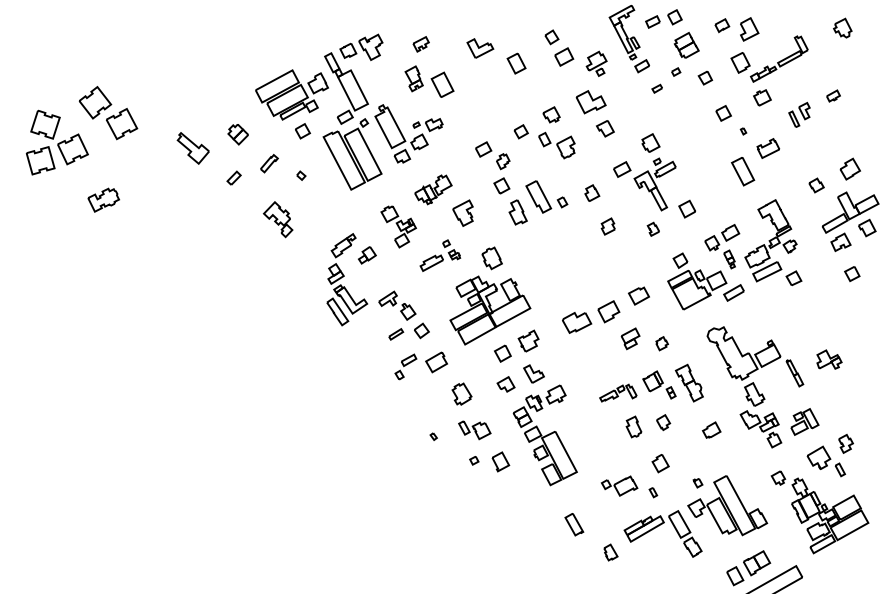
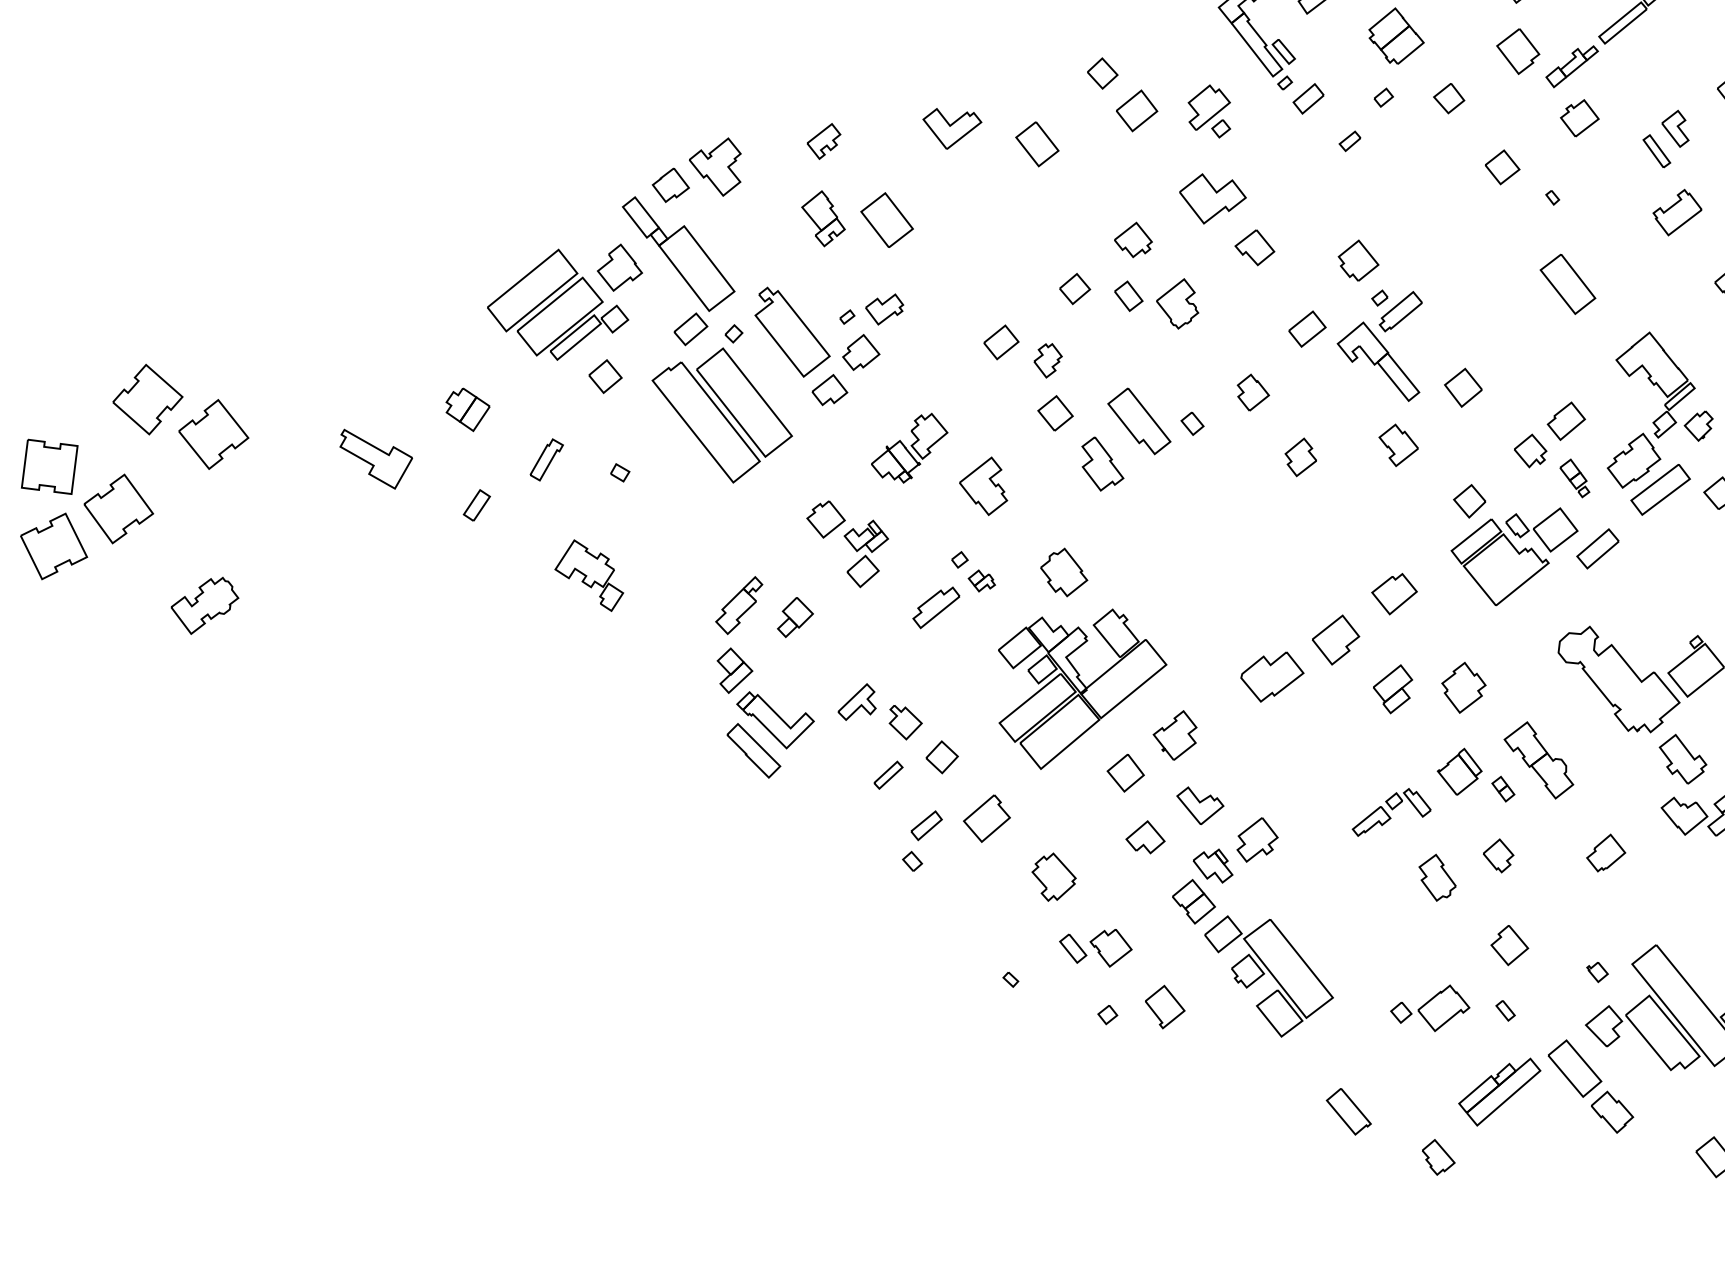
part: (768, 148) -> (1677, 212), moved
part: (653, 229) -> (1399, 445), size x1.43
part: (661, 343) -> (1462, 687), size x1.67

